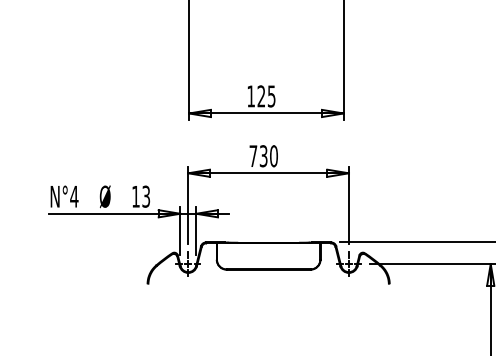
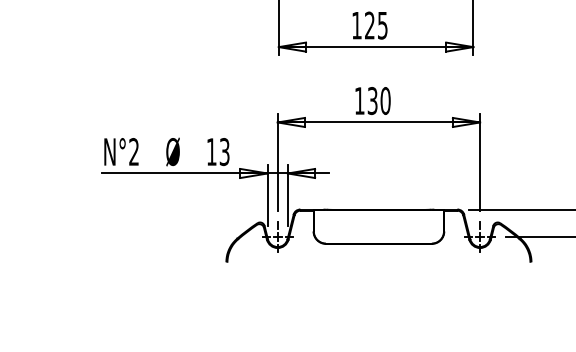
text: (253, 155) -> (359, 100), 730 -> 130
text: (74, 196) -> (134, 151), N°4 -> N°2

